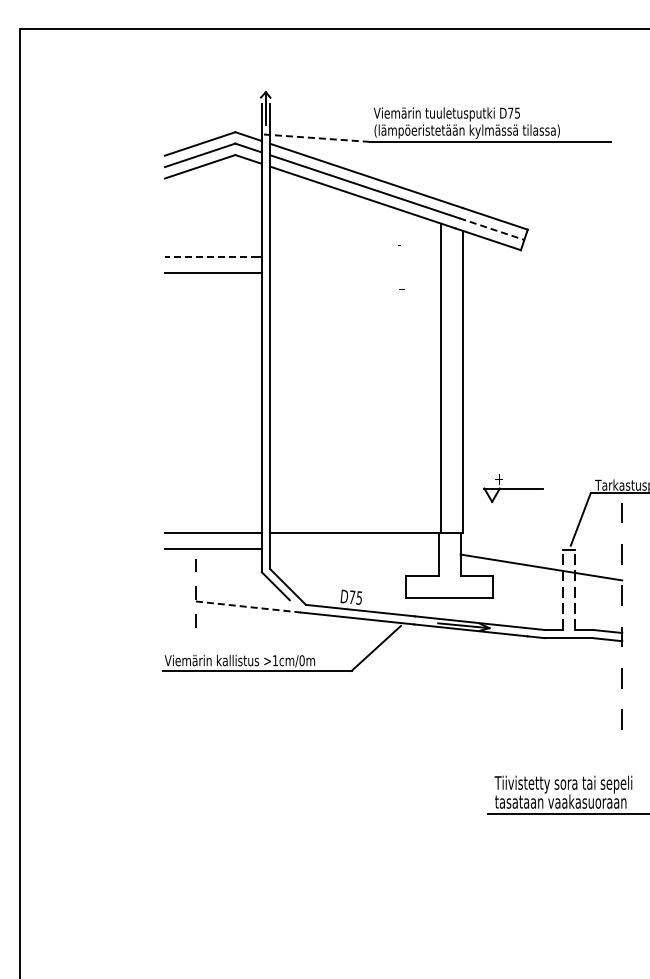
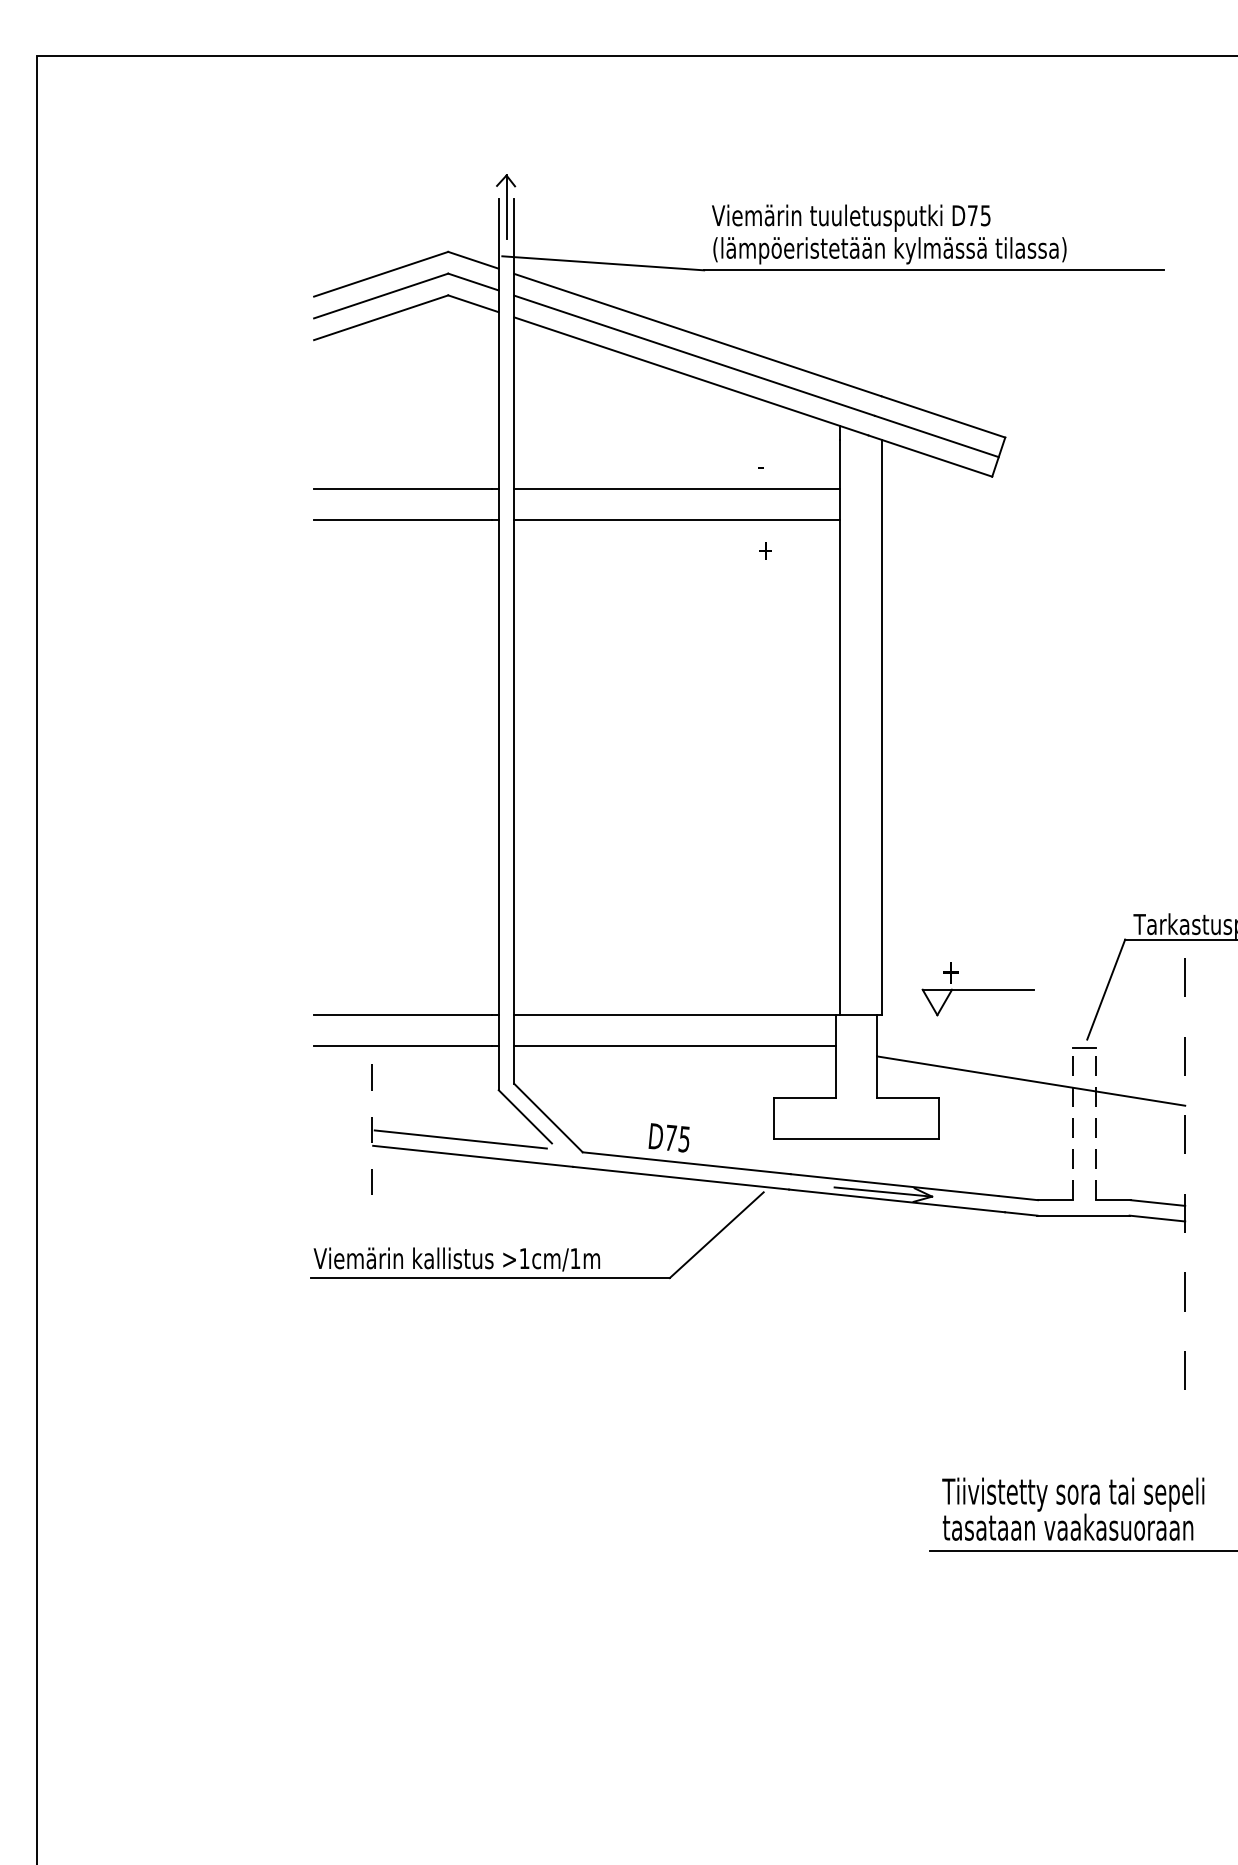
line: (316, 138) -> (602, 263), dashed -> solid
line: (492, 229) -> (938, 437), dashed -> solid
line: (211, 256) -> (402, 488), dashed -> solid
line: (355, 256) -> (677, 488), added
line: (355, 273) -> (677, 521), added
part: (513, 488) -> (978, 989), moved
line: (354, 549) -> (675, 1046), added
line: (241, 597) -> (459, 1138), added
line: (248, 607) -> (473, 1157), dashed -> solid
text: (301, 660) -> (574, 1258), >1cm/0m -> >1cm/1m

